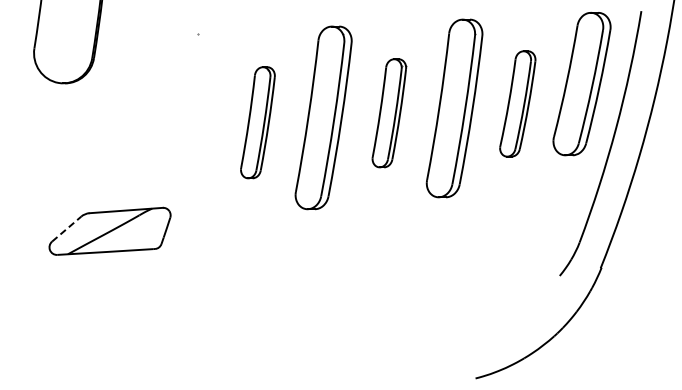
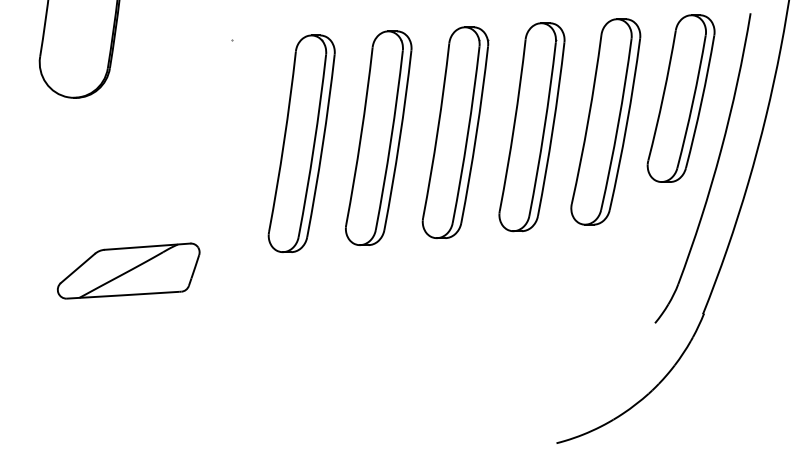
part: (517, 103) -> (605, 121), size x1.67
part: (389, 113) -> (455, 133), size x1.67
part: (257, 122) -> (301, 143), size x1.67
line: (67, 228) -> (78, 267), dashed -> solid

